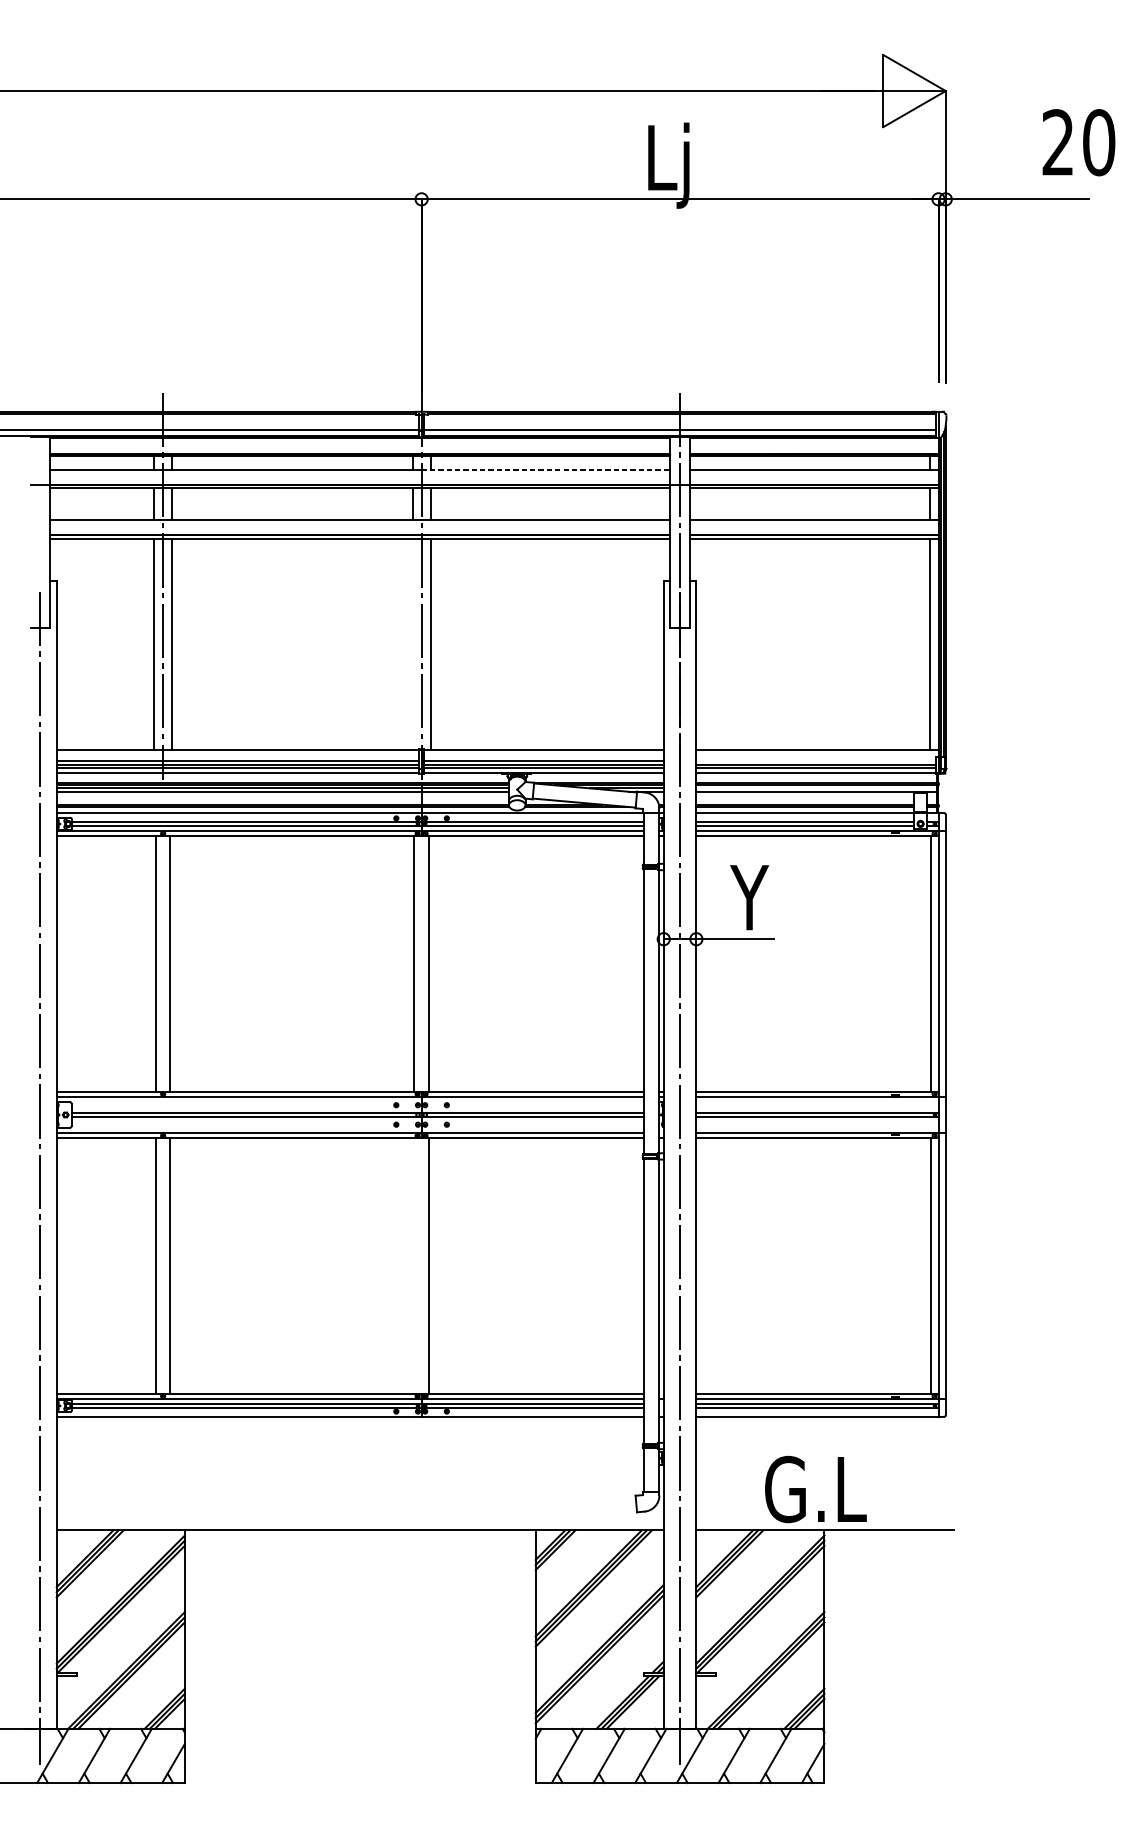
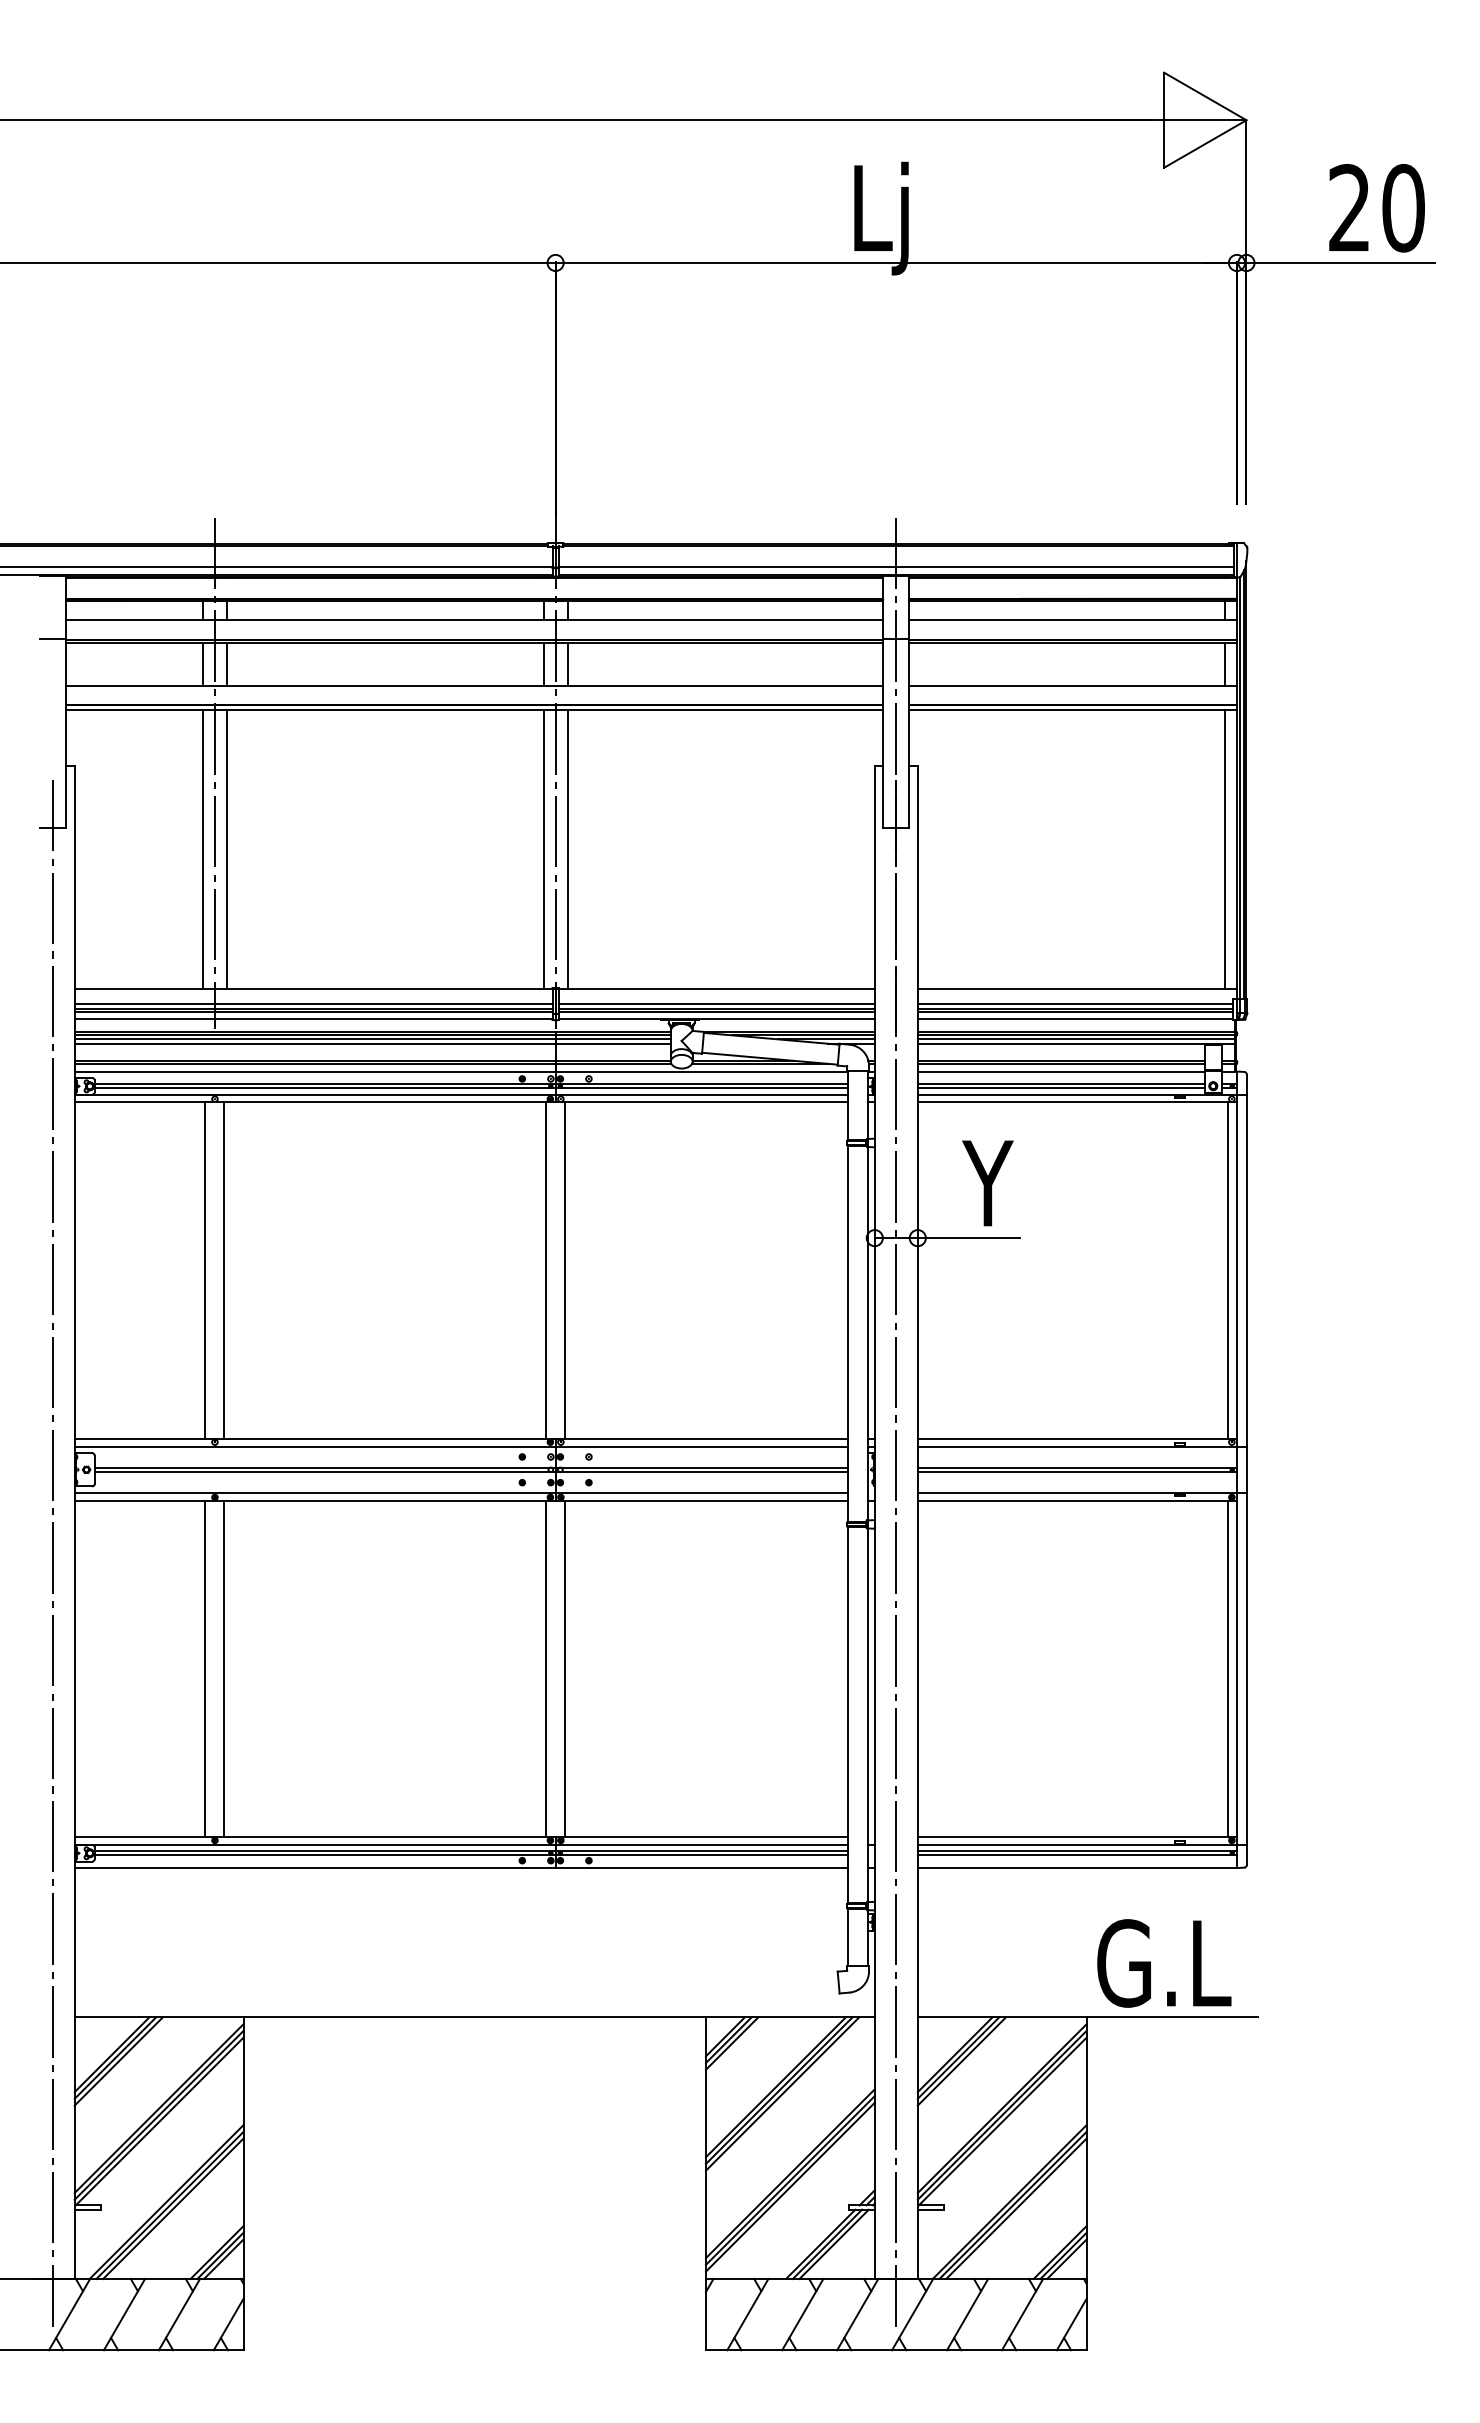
text: (1078, 142) -> (1376, 208), moved
line: (545, 470) -> (719, 620), dashed -> solid
line: (412, 644) -> (543, 849), added
line: (816, 761) -> (1075, 1003), added
line: (816, 788) -> (1076, 1039), added
line: (414, 1265) -> (546, 1668), added
text: (816, 1489) -> (1164, 1963), moved

